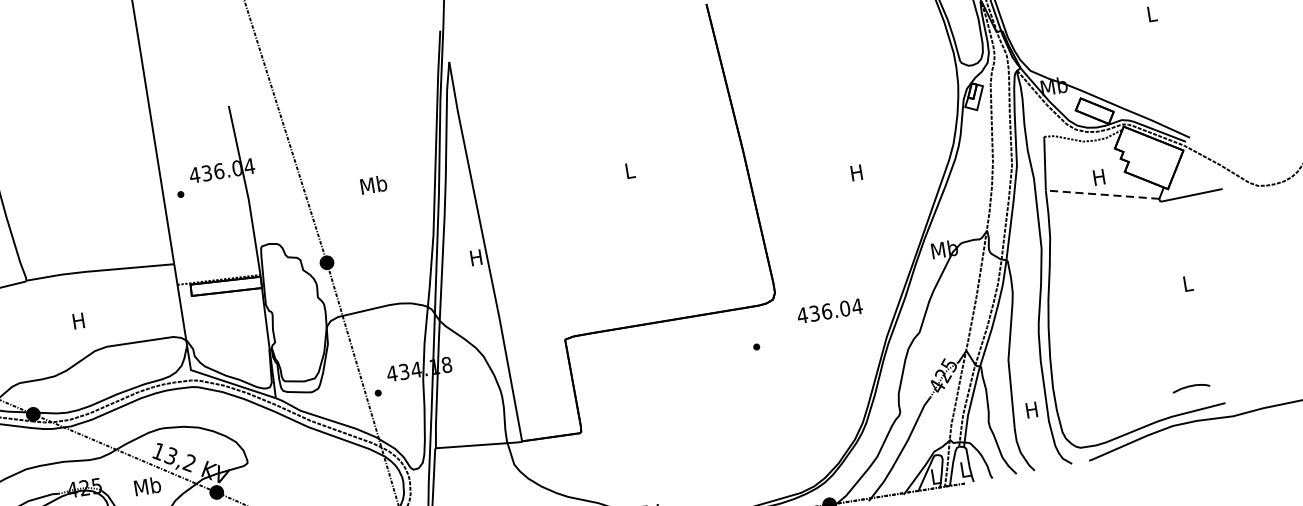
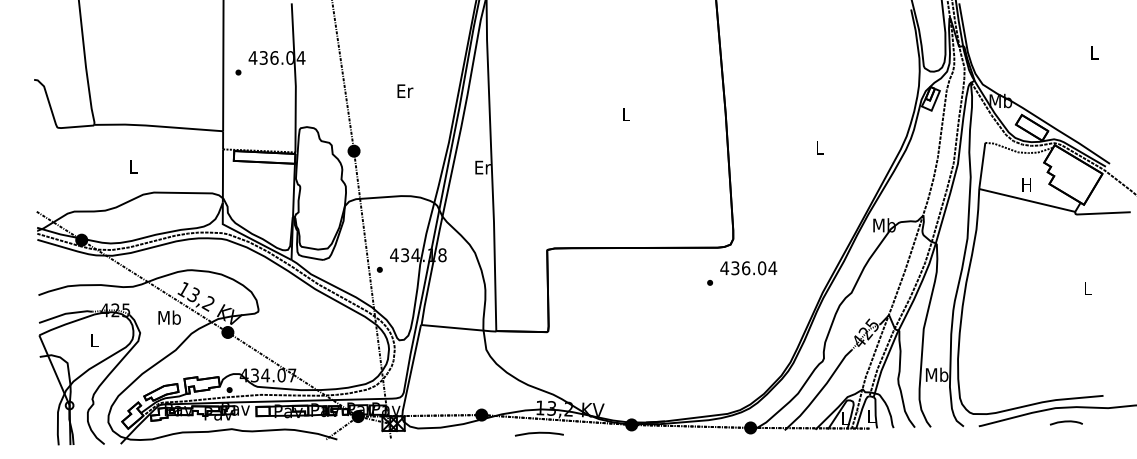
text: (856, 172) -> (819, 147), H -> L
text: (373, 184) -> (404, 90), Mb -> Er
line: (1101, 194) -> (1026, 200), dashed -> solid
text: (476, 257) -> (482, 167), H -> Er
text: (829, 311) -> (748, 268), moved
text: (78, 320) -> (133, 166), H -> L
curve: (1191, 387) -> (1066, 422), moved
text: (1031, 409) -> (936, 374), H -> Mb

